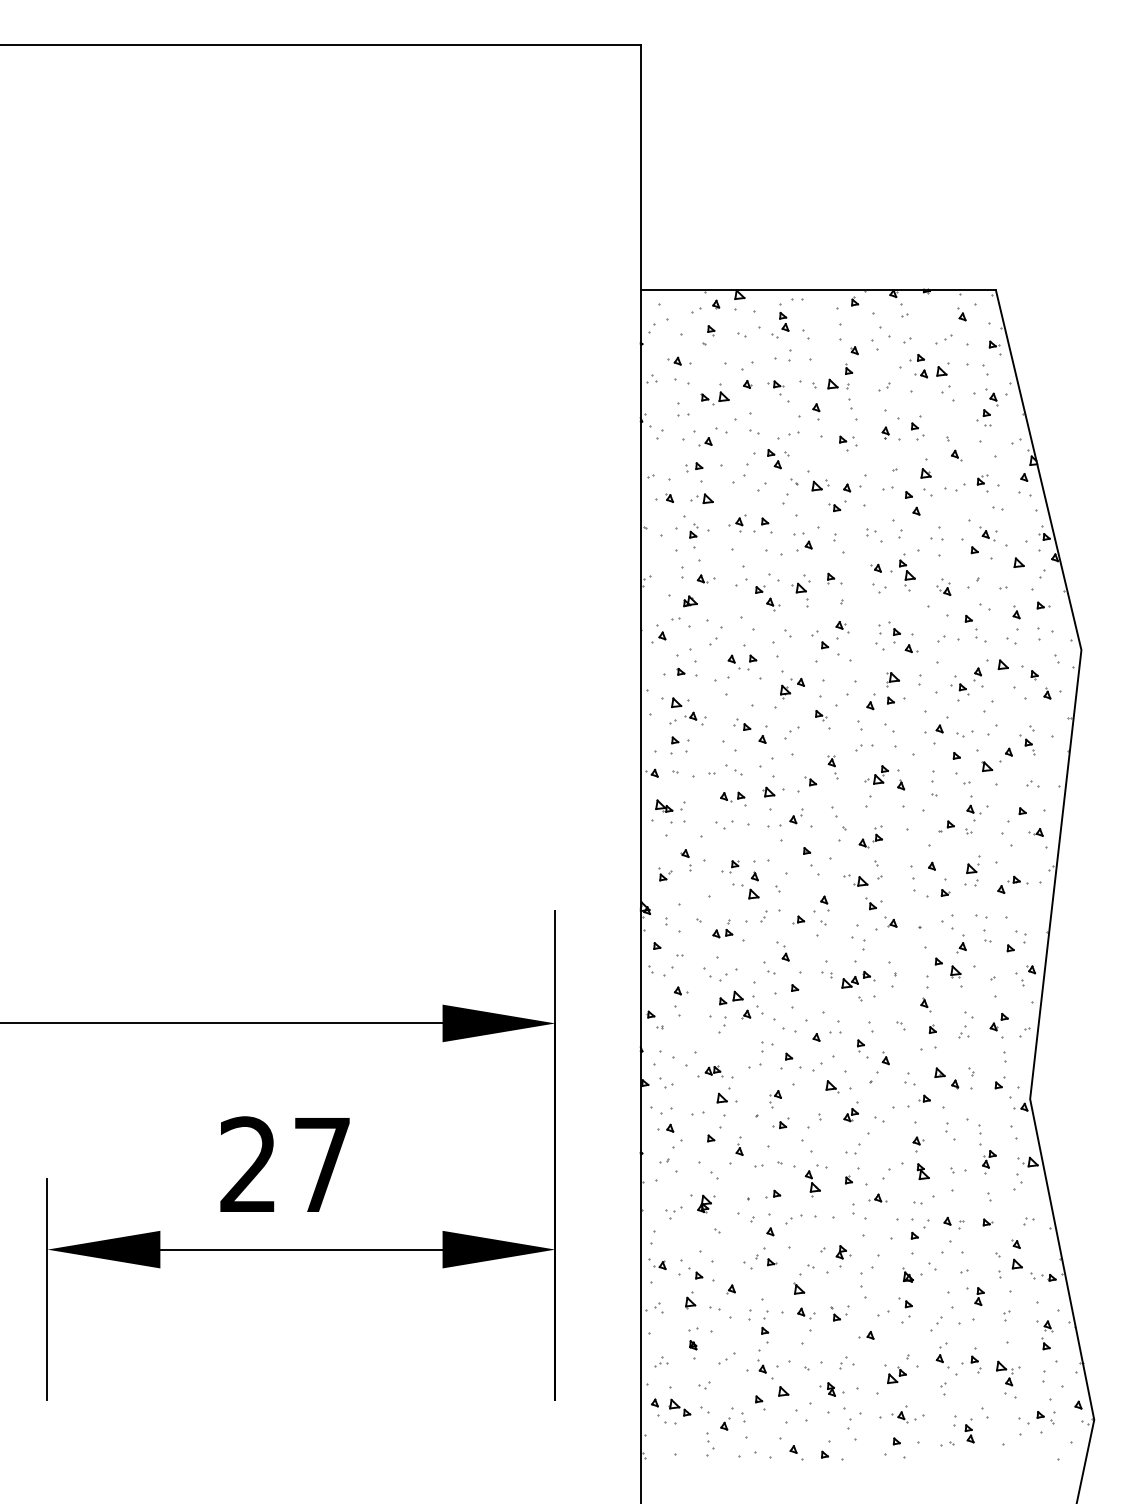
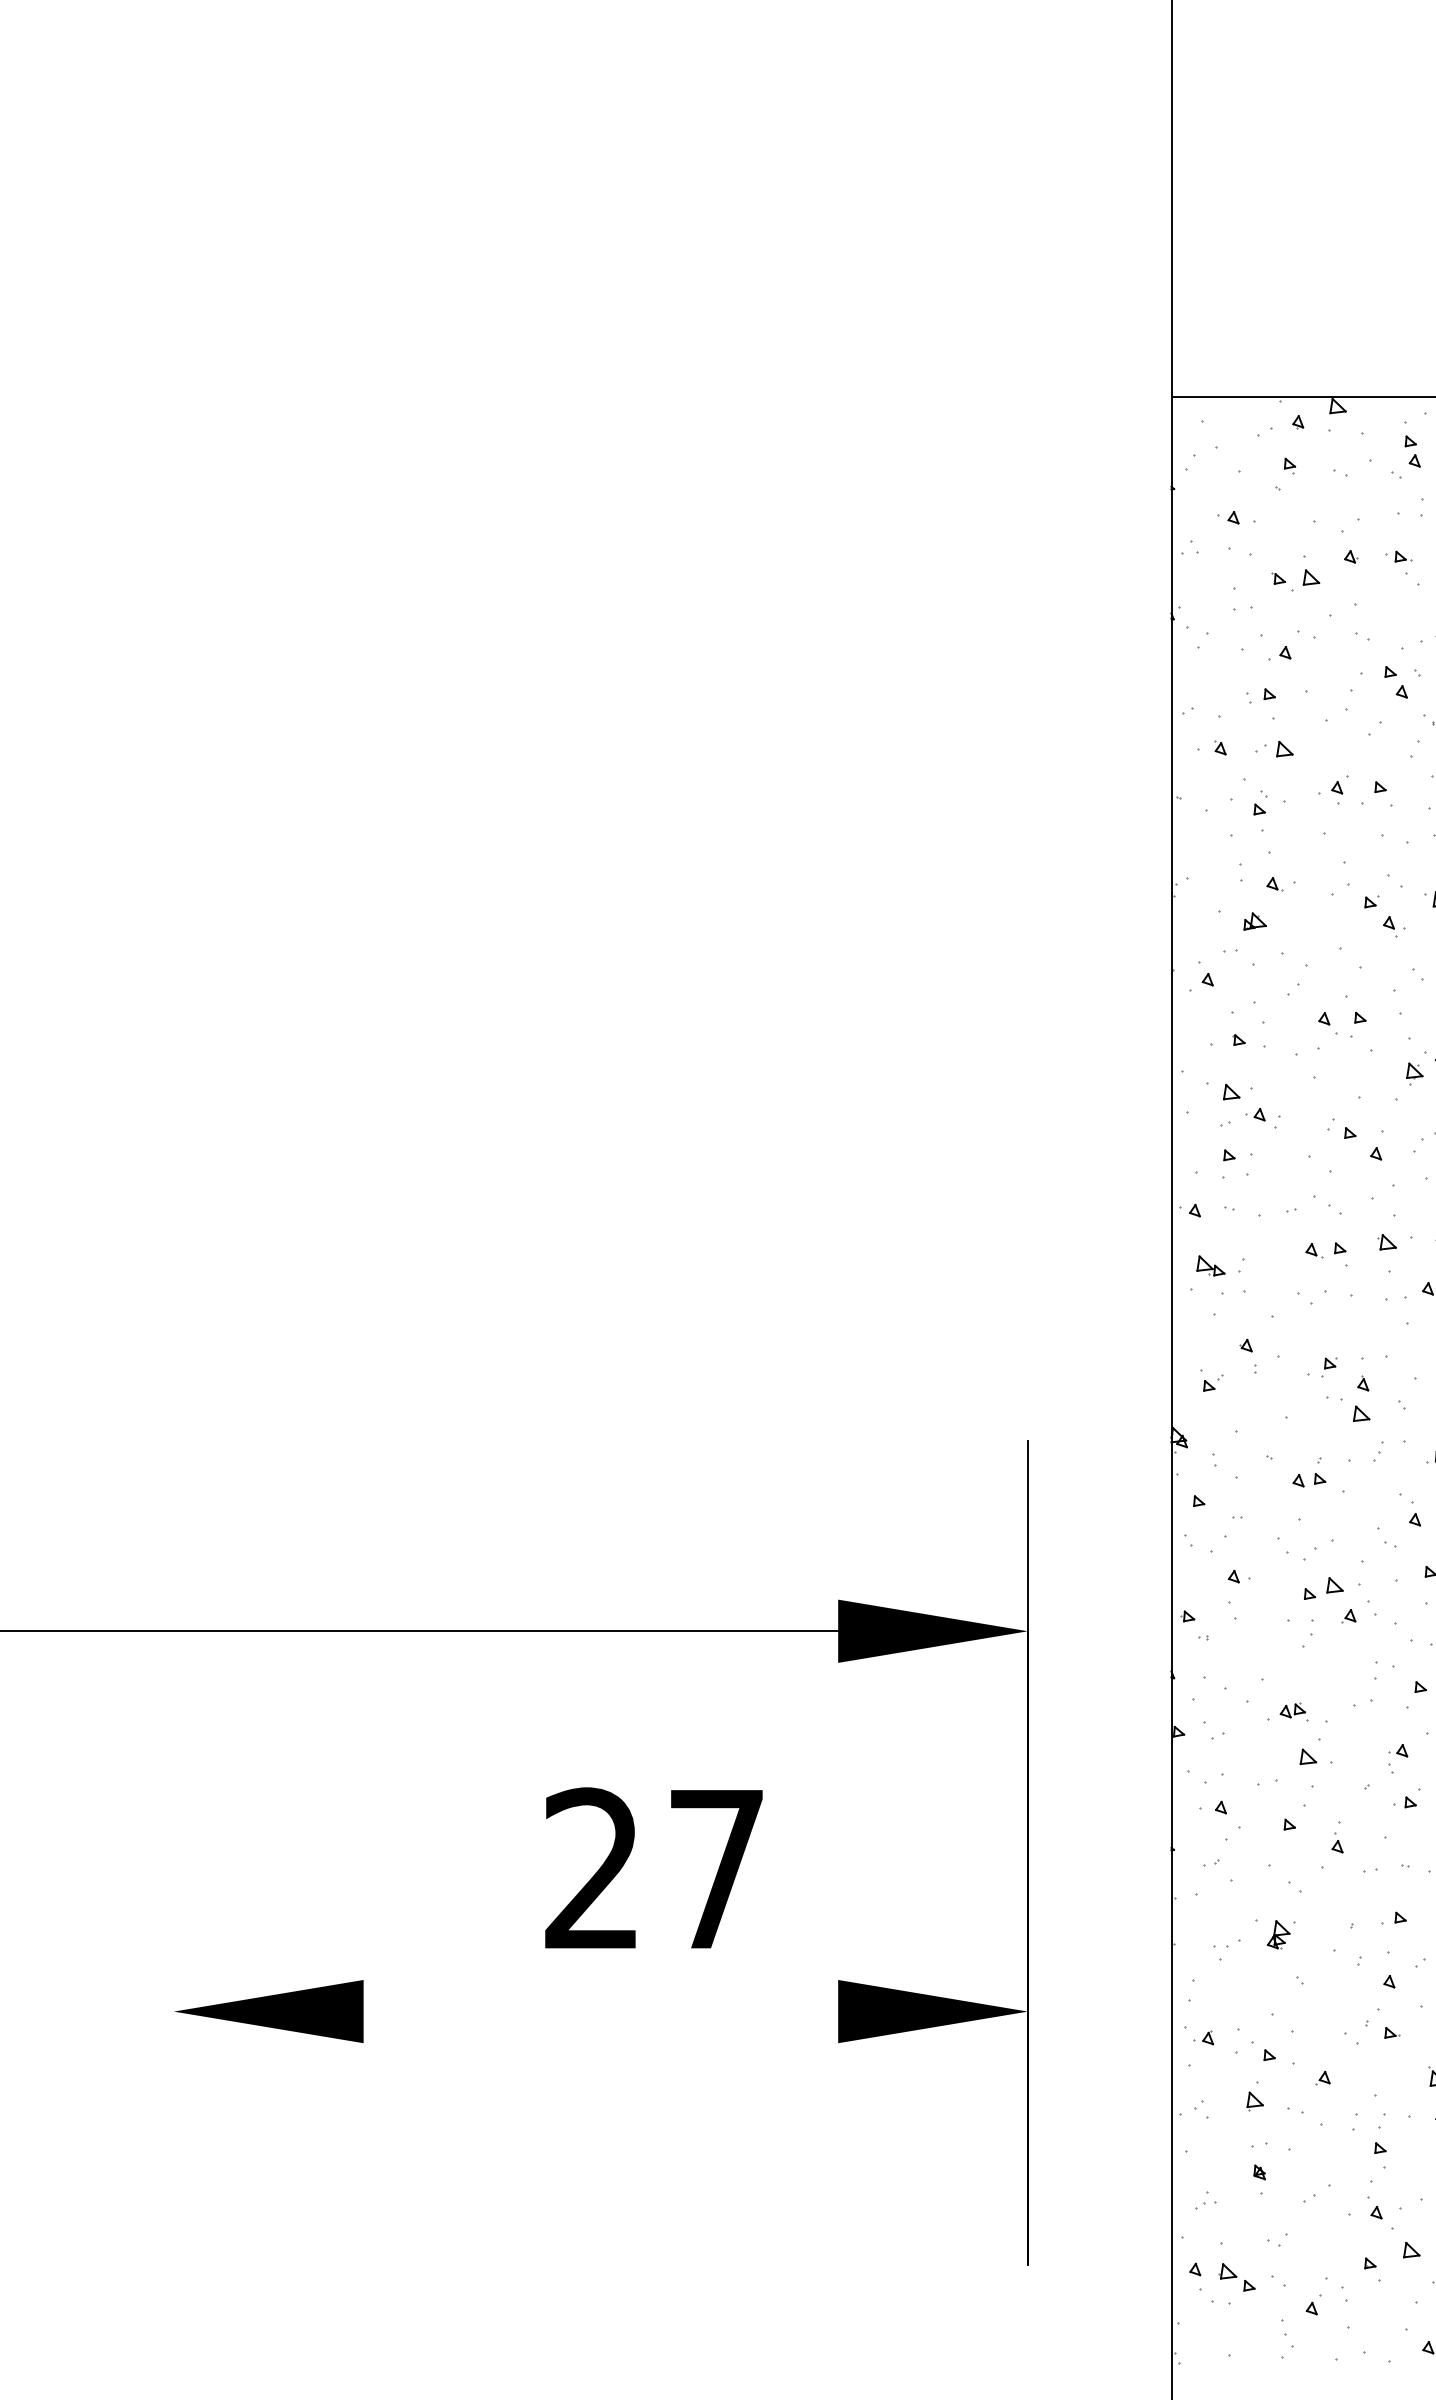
text: (284, 1163) -> (653, 1866), moved
line: (301, 1249) -> (600, 2011), removed
line: (47, 1289) -> (173, 2078), removed

